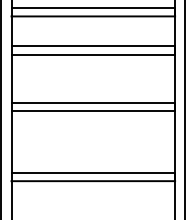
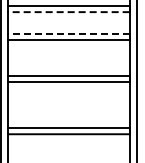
line: (93, 16) -> (69, 12), solid -> dashed
line: (93, 46) -> (69, 34), solid -> dashed

